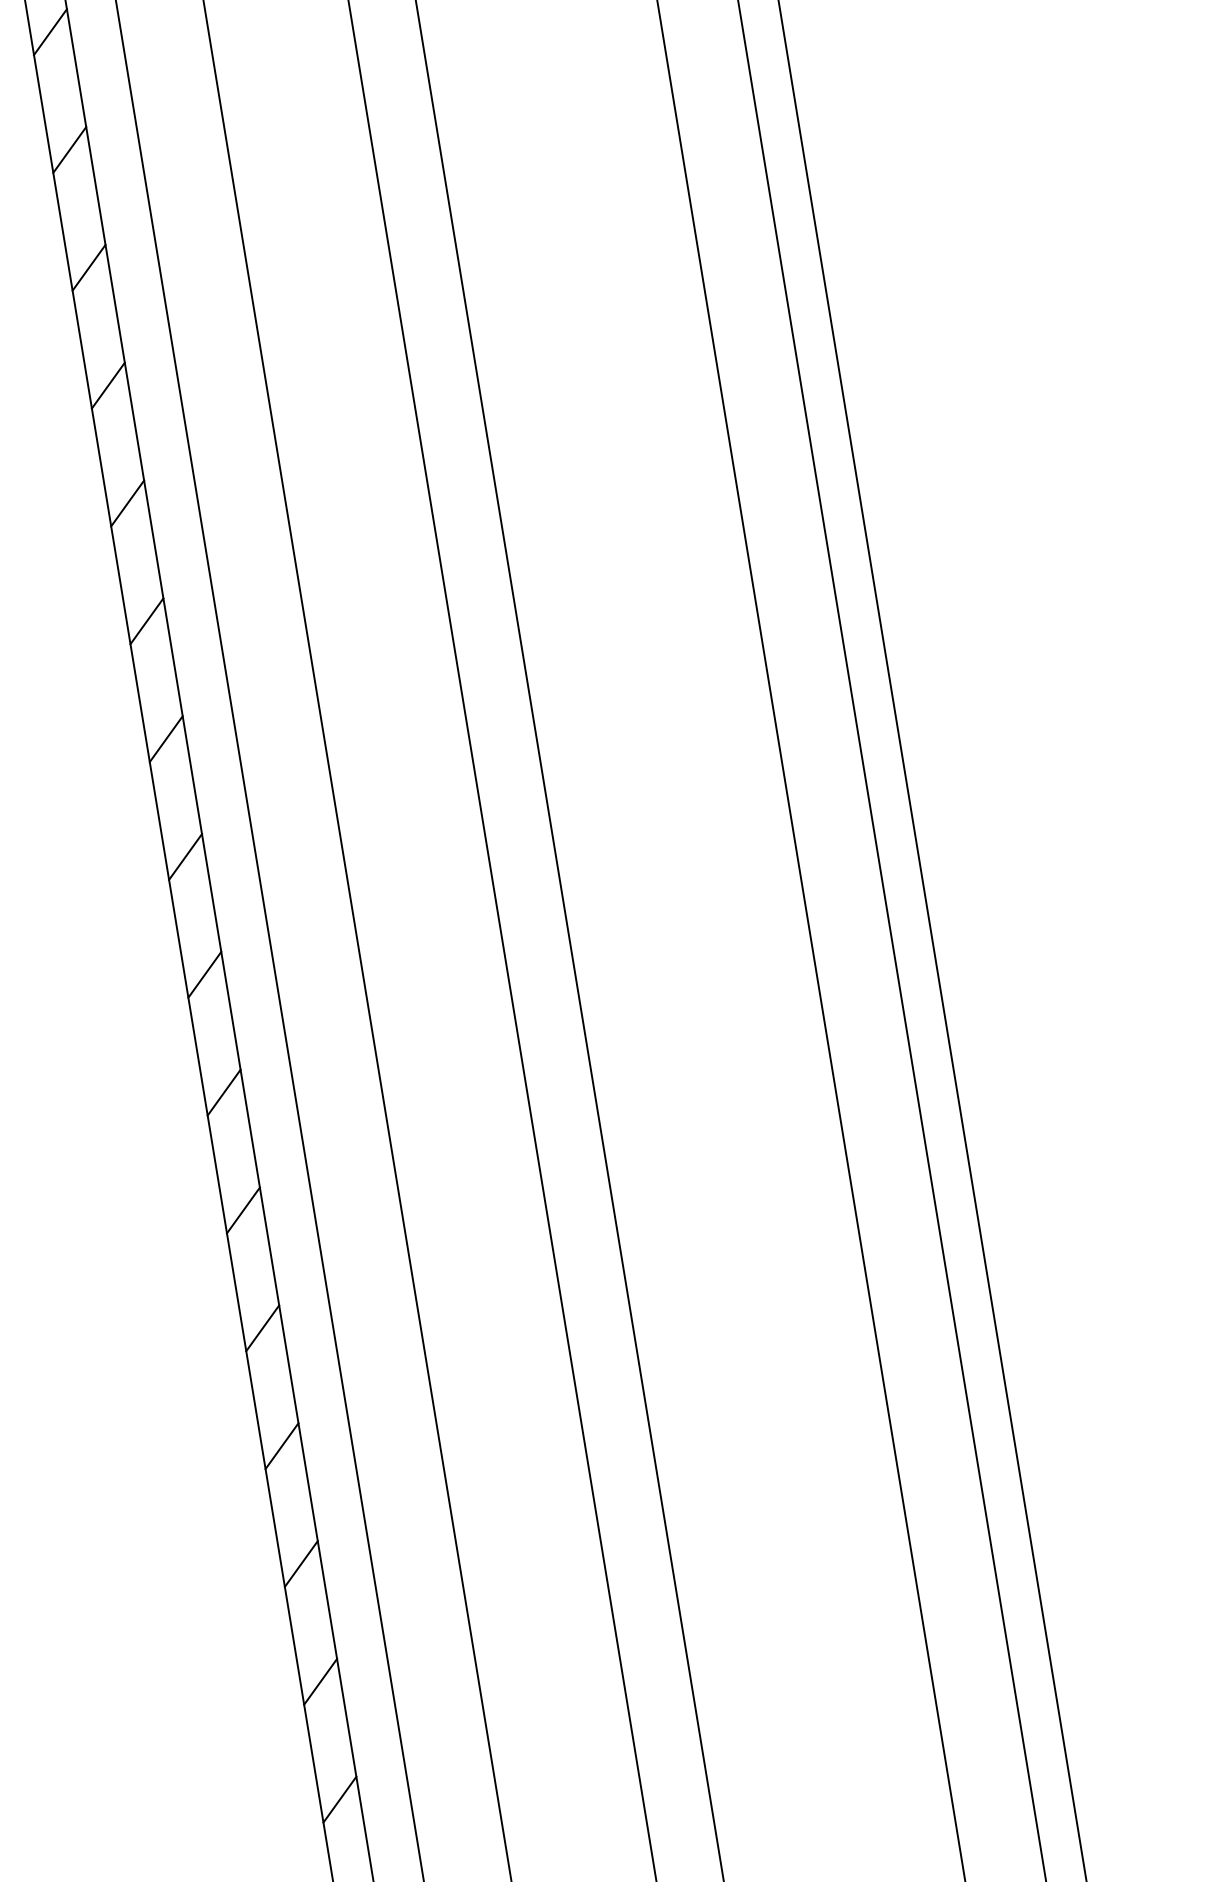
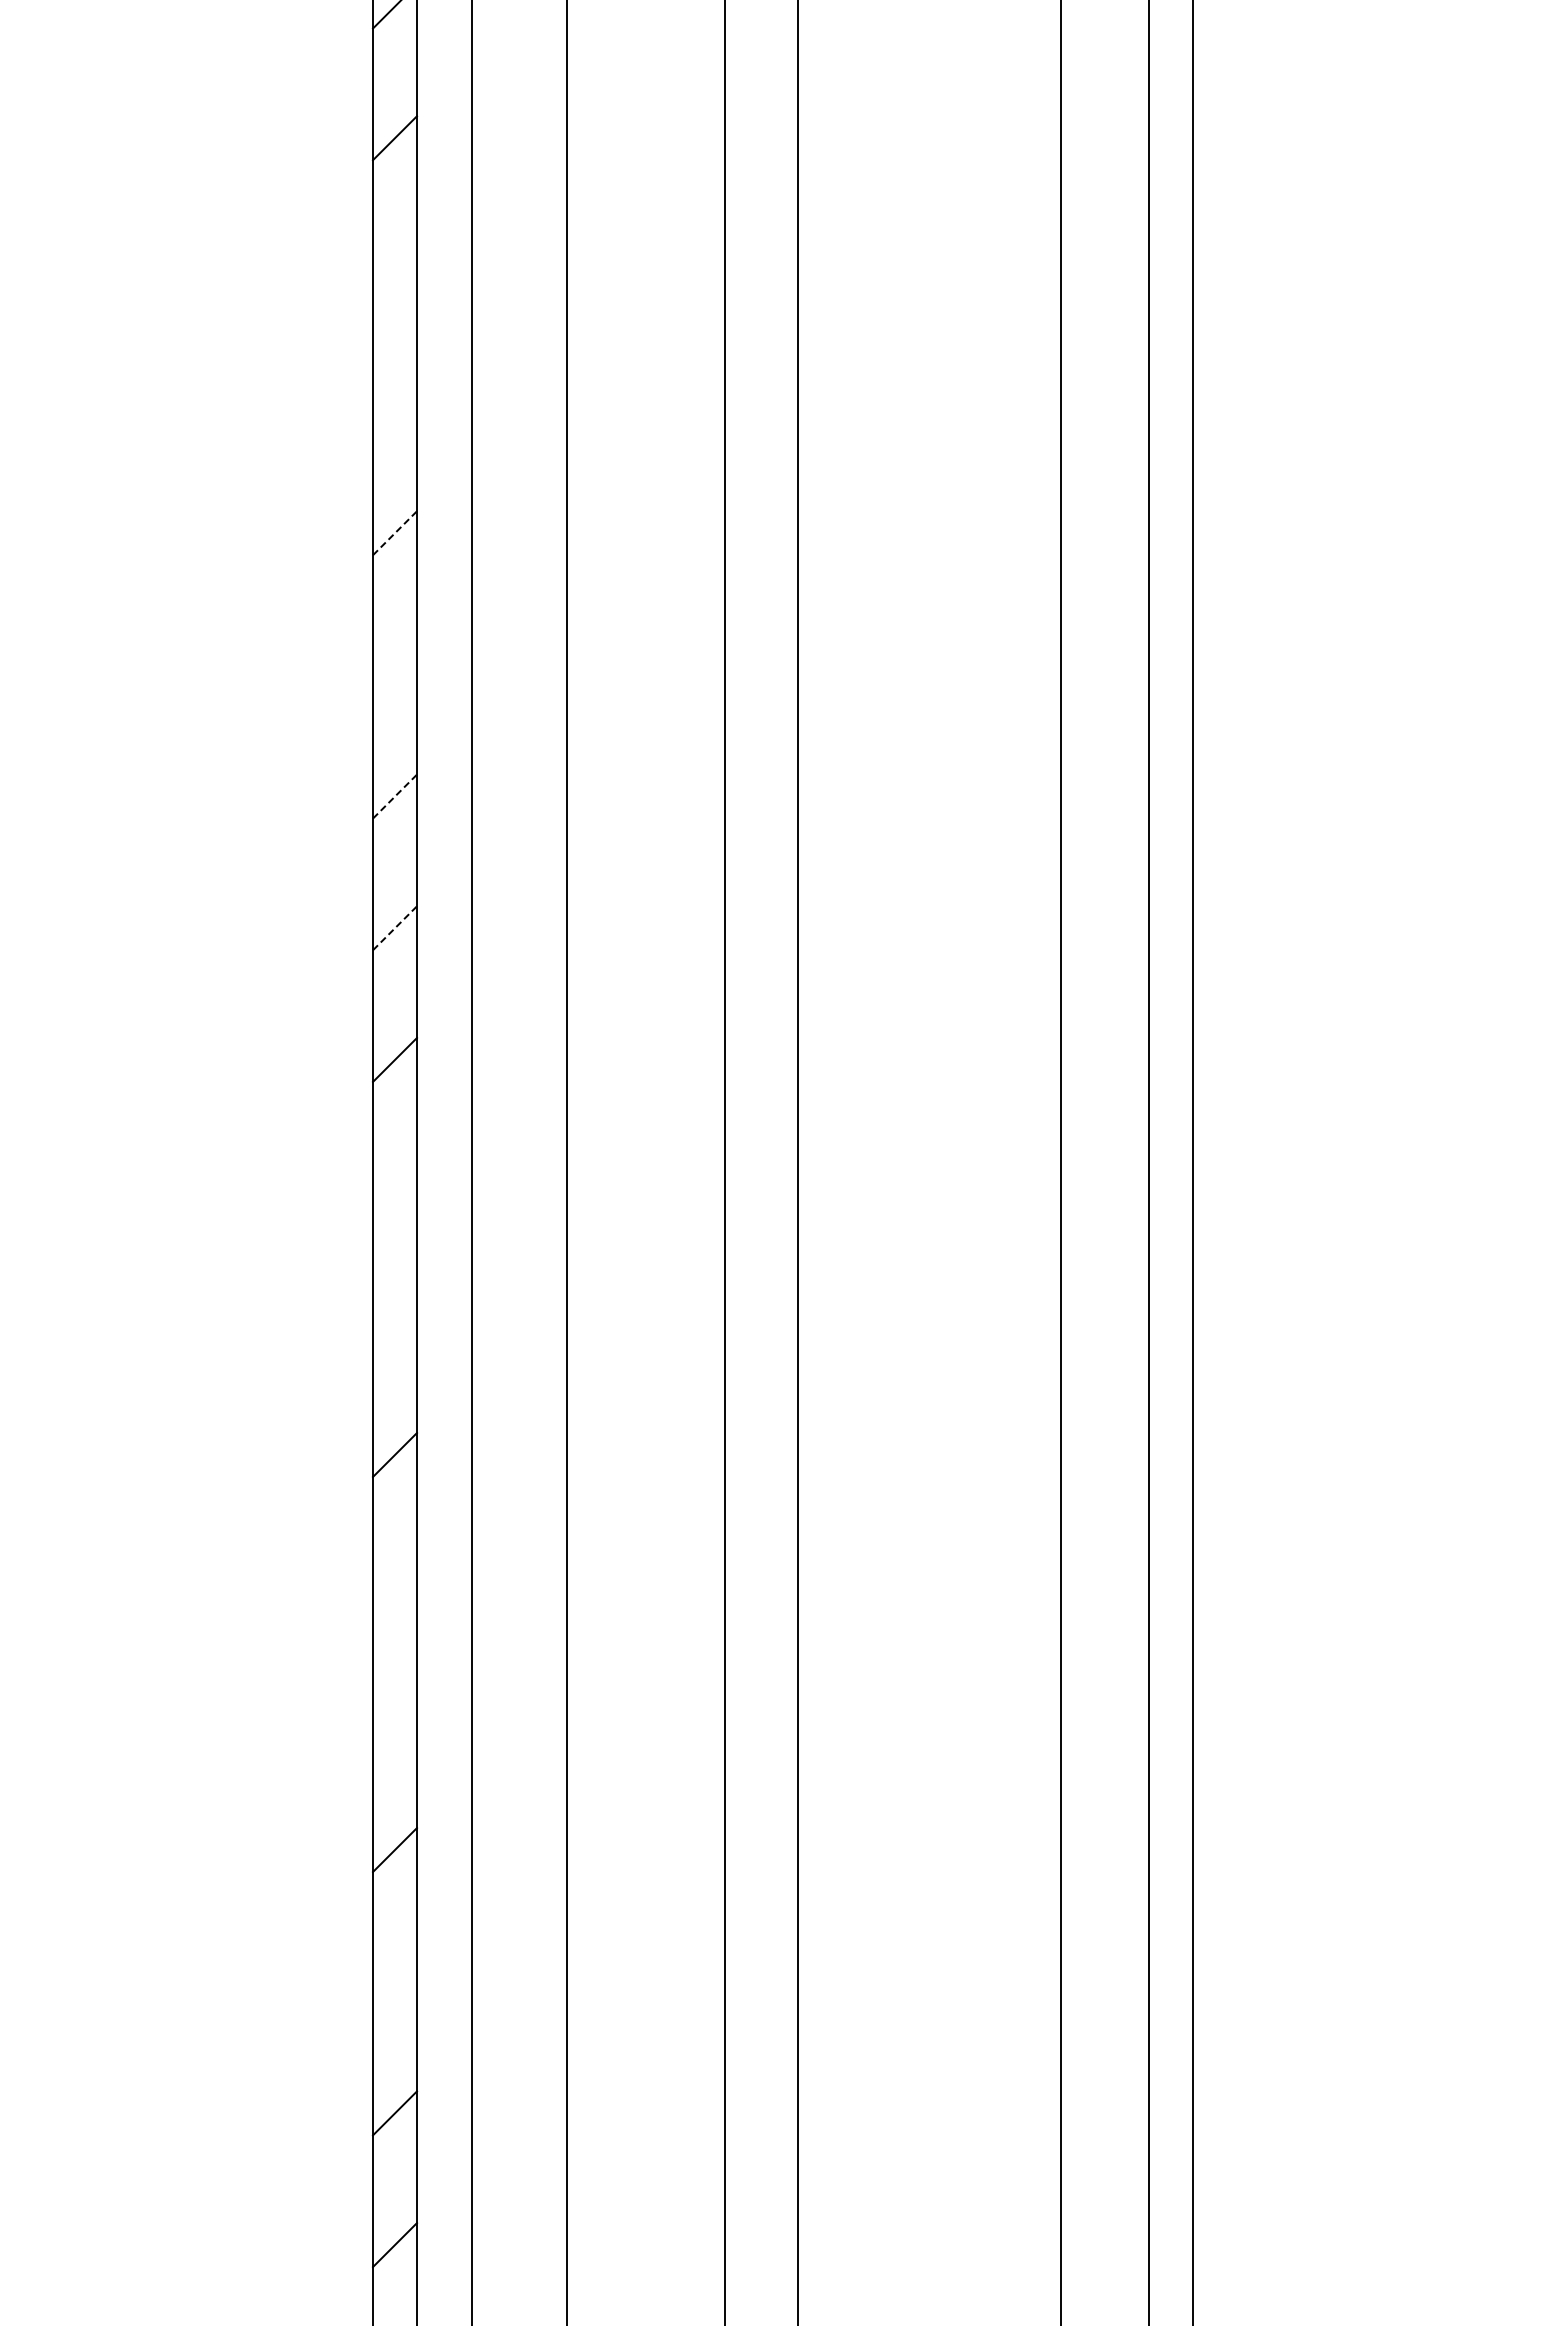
line: (89, 267) -> (395, 269), removed
line: (108, 385) -> (395, 401), removed
line: (127, 502) -> (395, 532), solid -> dashed
line: (147, 620) -> (395, 664), removed
line: (166, 738) -> (395, 796), solid -> dashed
line: (185, 856) -> (395, 927), solid -> dashed
line: (224, 1092) -> (395, 1191), removed
line: (243, 1210) -> (395, 1323), removed
line: (282, 1445) -> (395, 1586), removed
line: (301, 1564) -> (395, 1718), removed
line: (340, 1799) -> (395, 1981), removed

